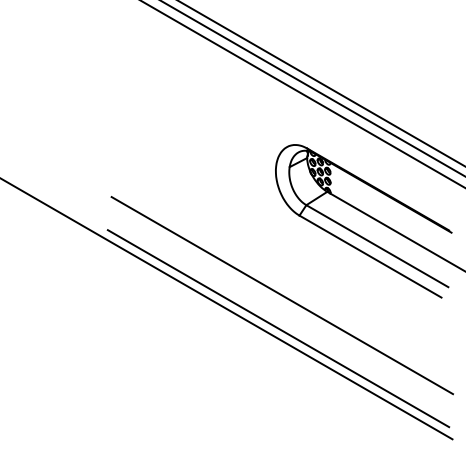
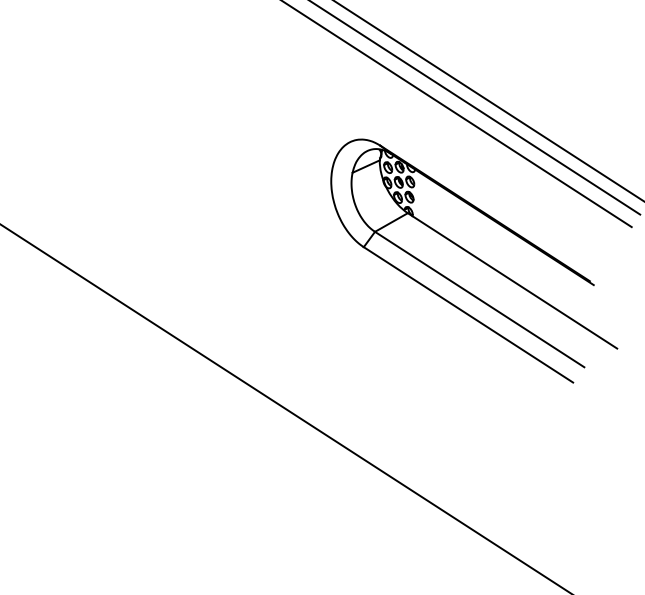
line: (282, 295) -> (331, 367), removed
line: (278, 328) -> (323, 416), removed

